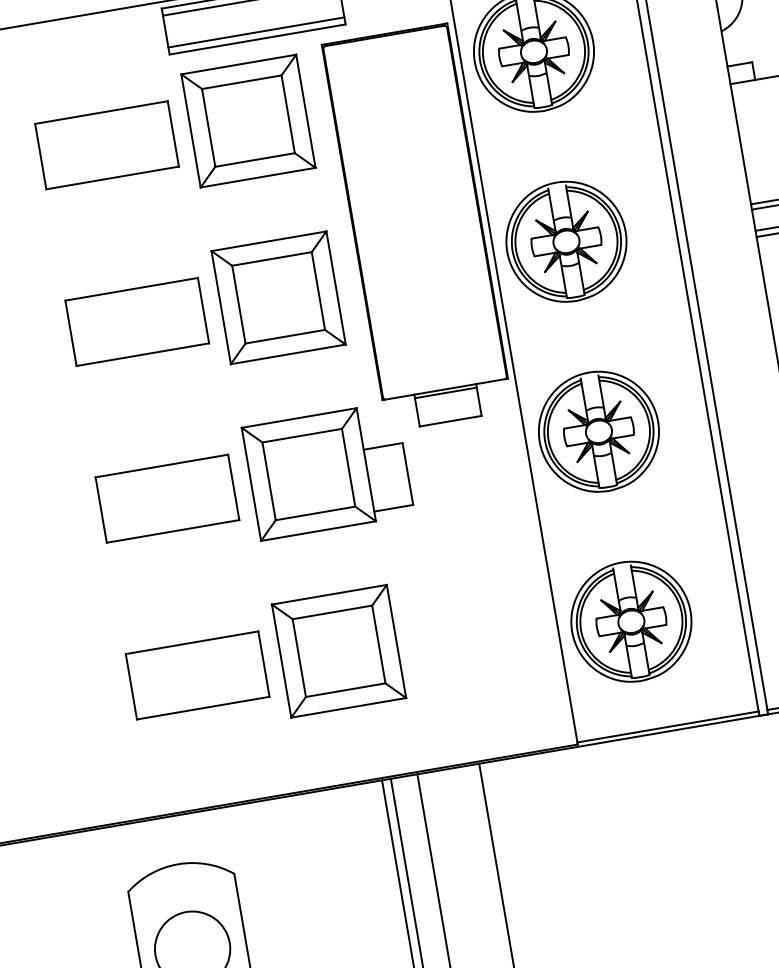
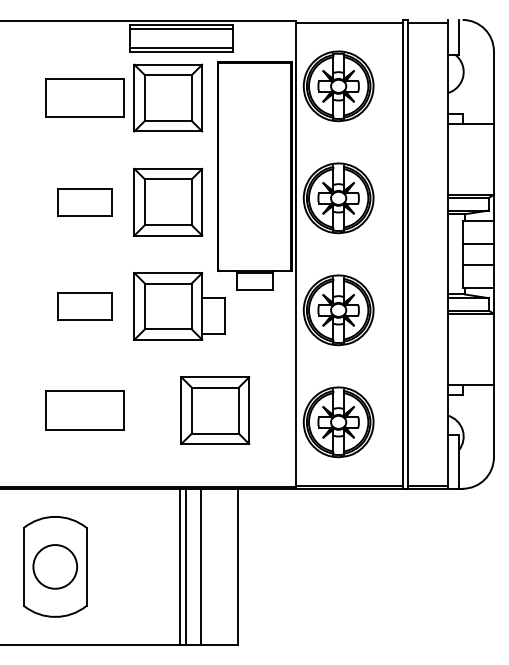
part: (136, 322) -> (84, 202), size x0.7
part: (166, 498) -> (84, 306), size x0.7
part: (339, 651) -> (215, 410), moved

